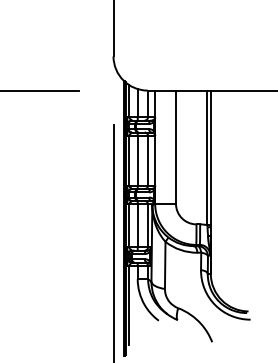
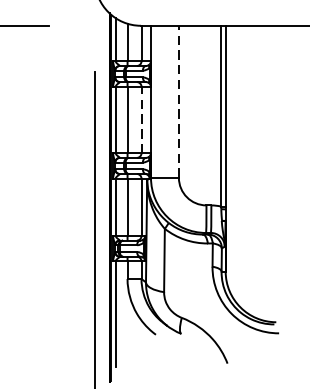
line: (175, 147) -> (178, 102), solid -> dashed
line: (148, 160) -> (142, 119), solid -> dashed

